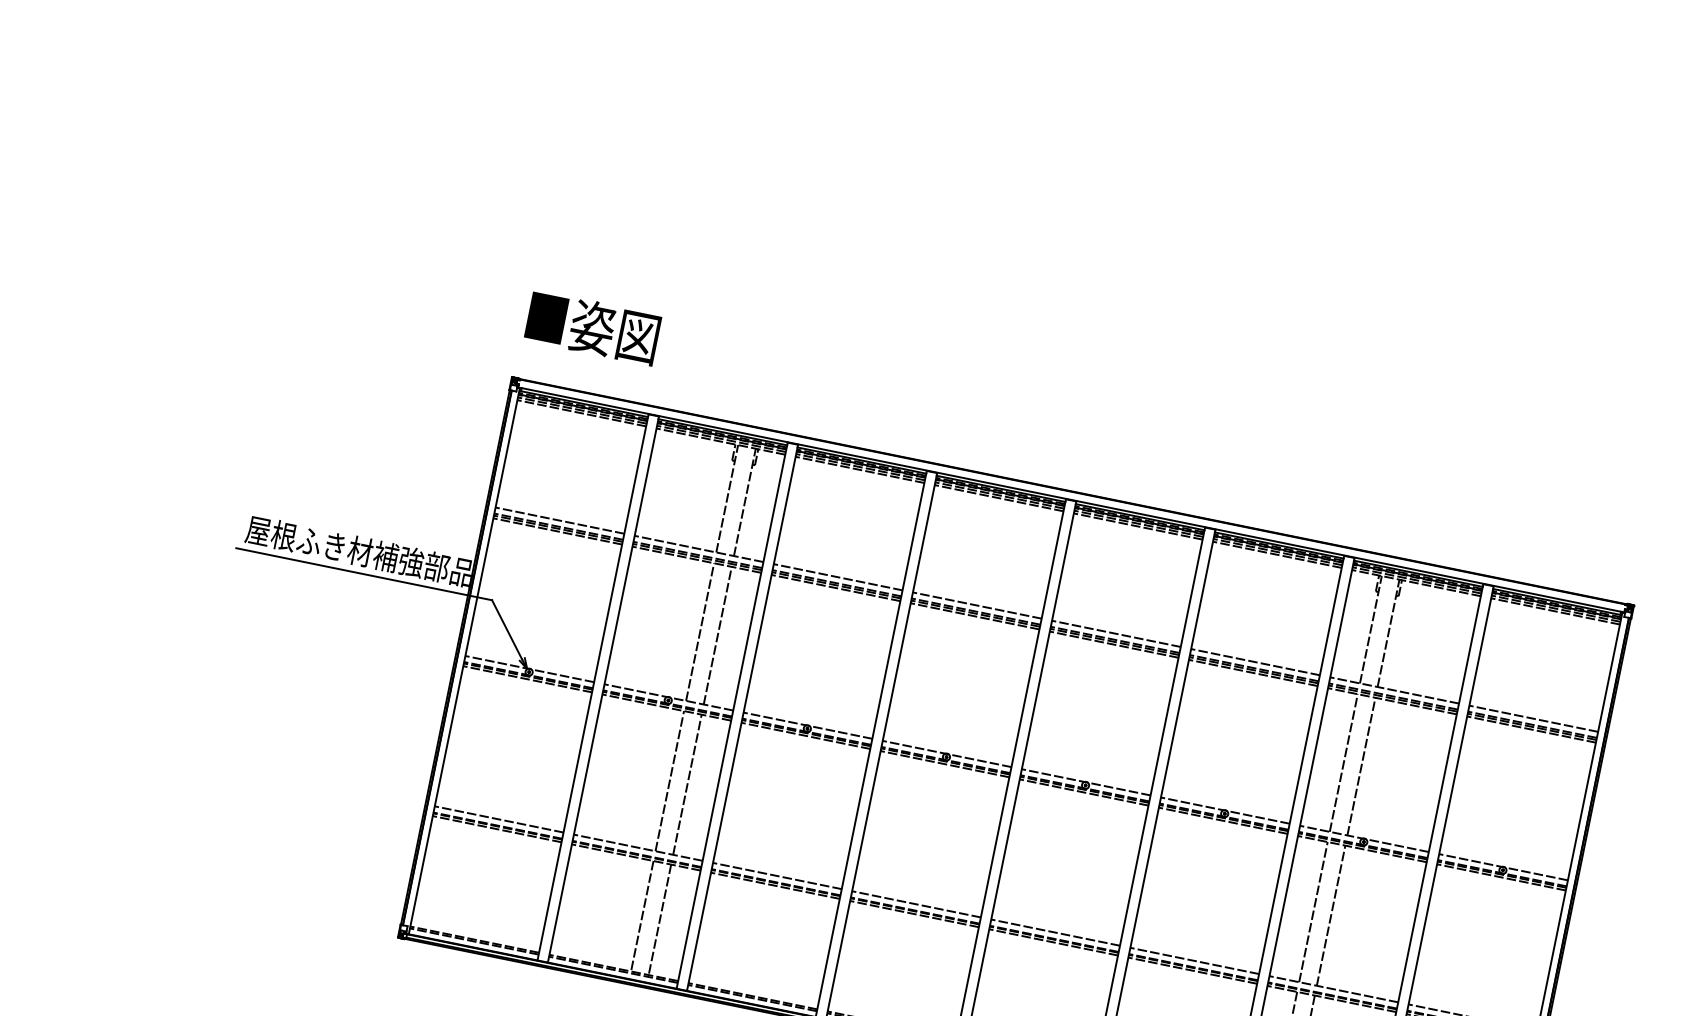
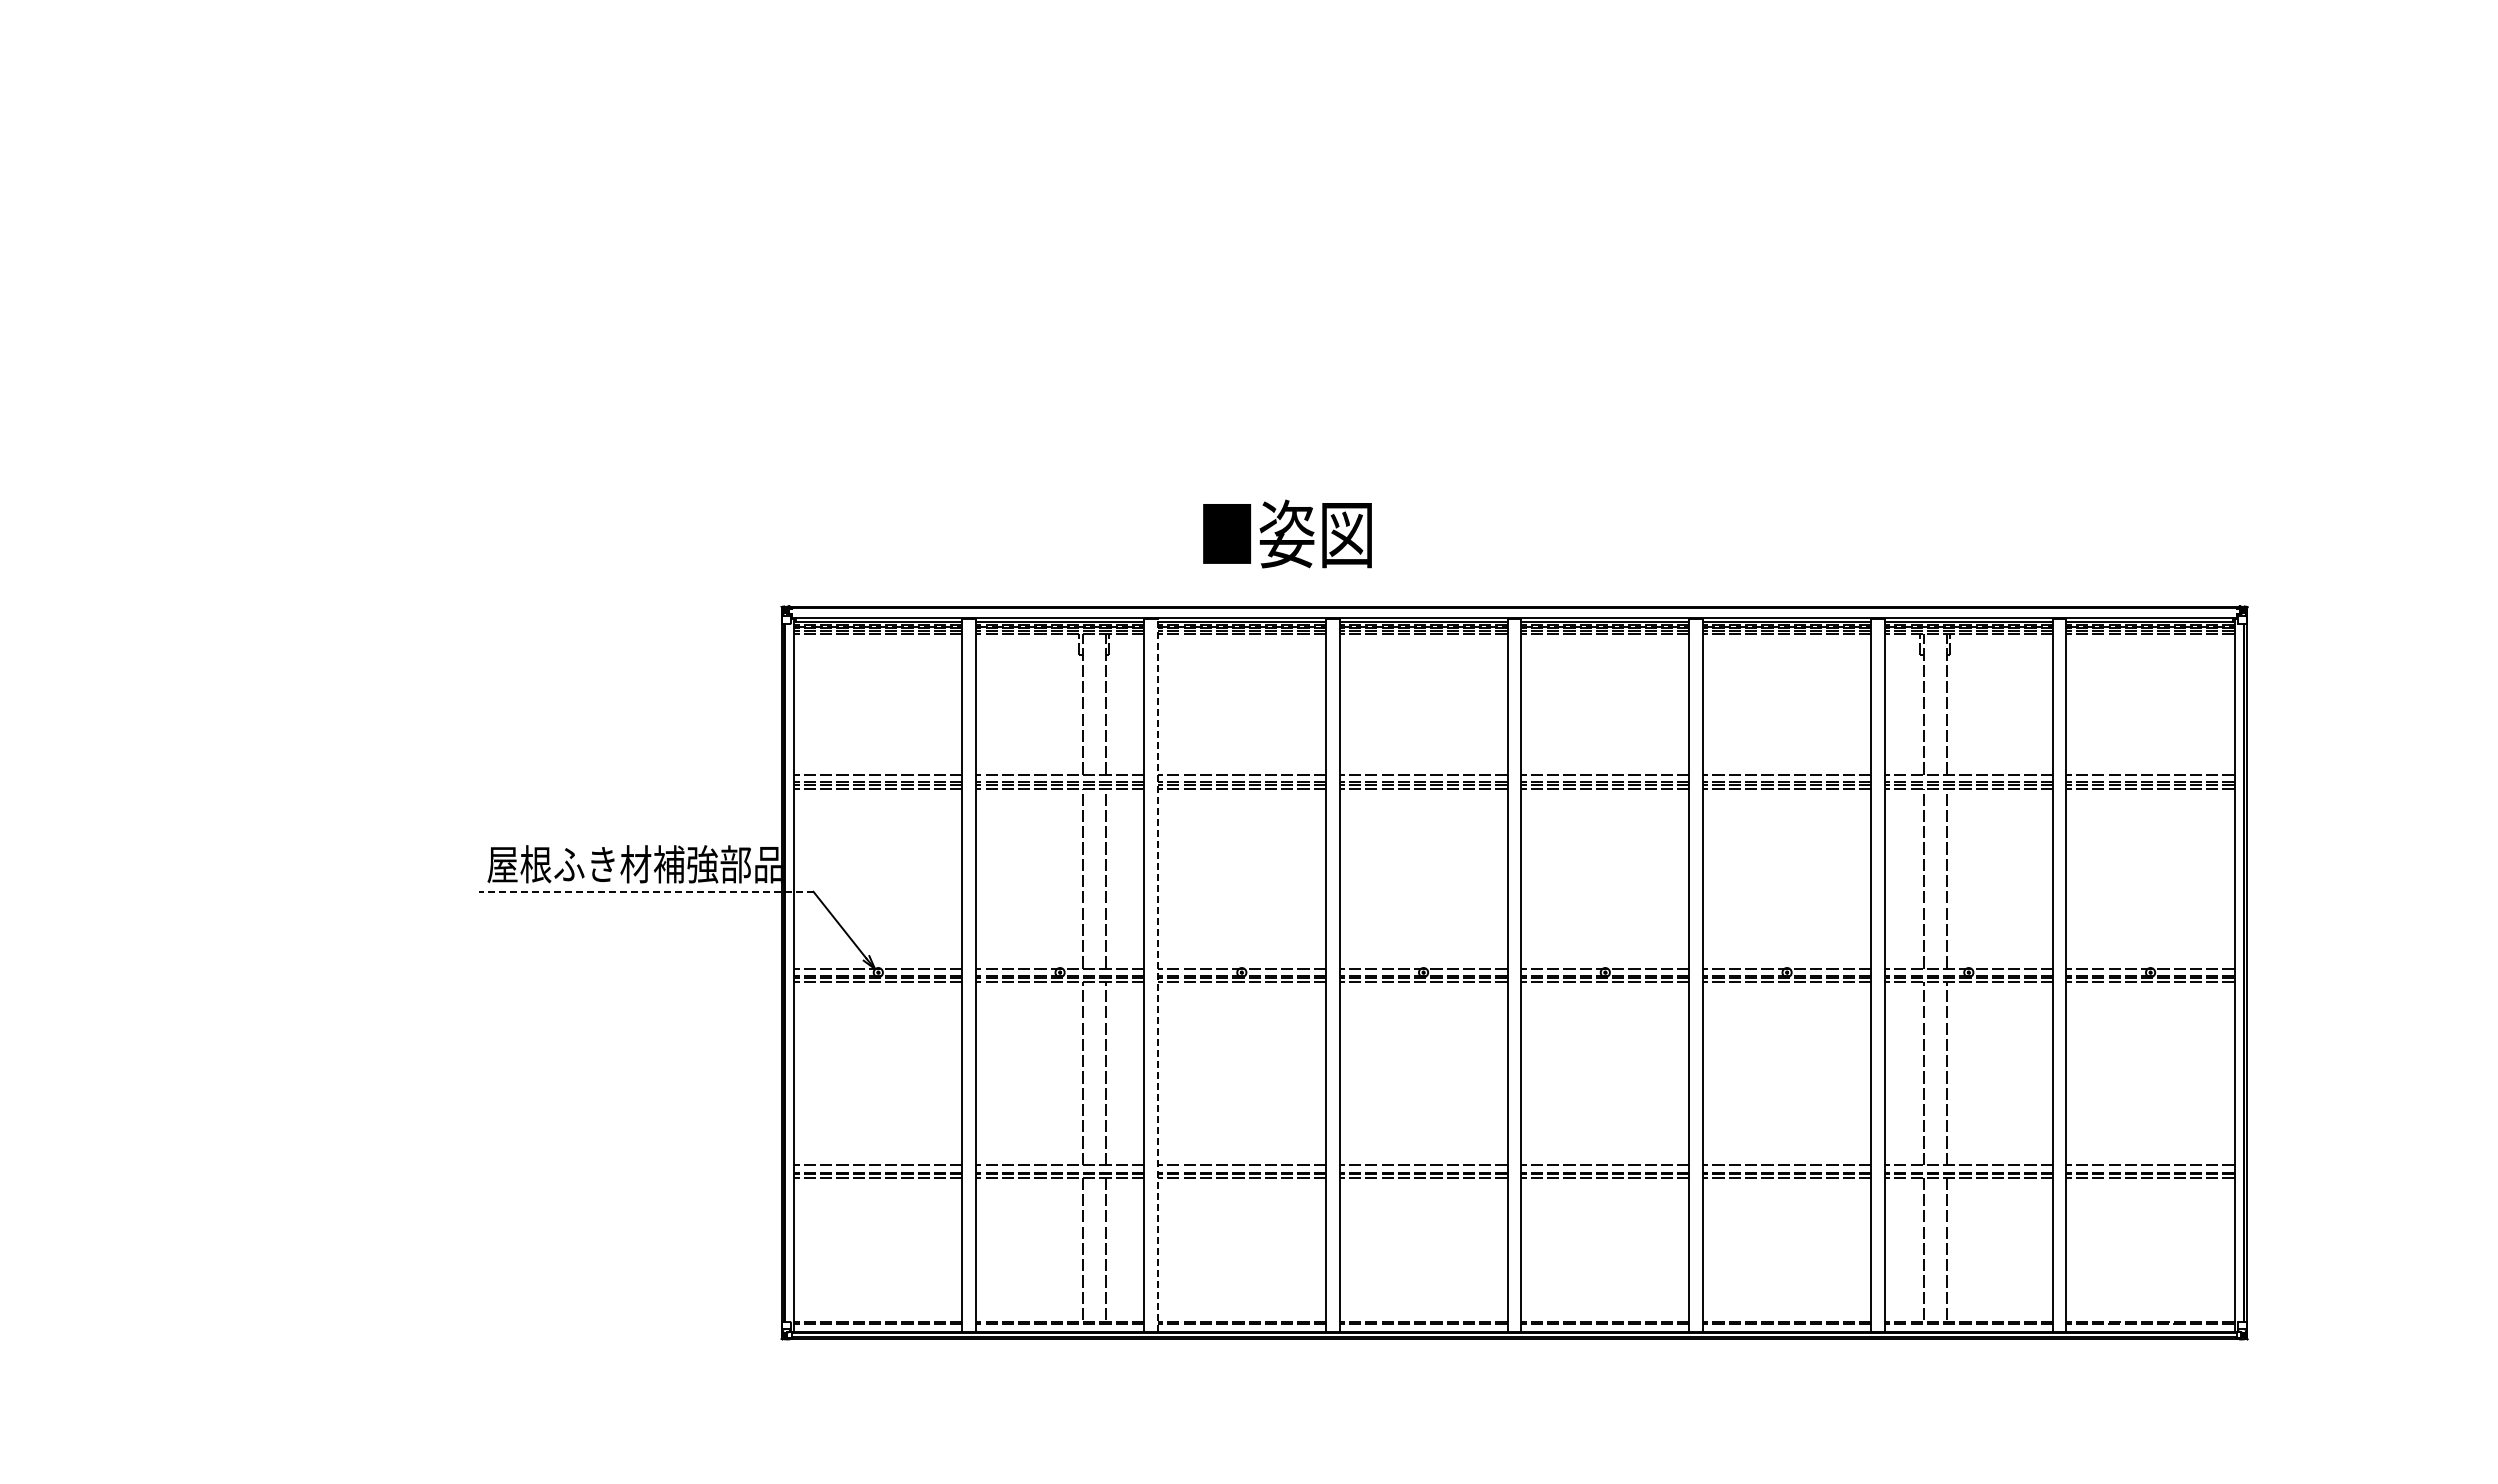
text: (593, 327) -> (1287, 533), moved
line: (363, 573) -> (645, 891), solid -> dashed
line: (742, 717) -> (1157, 975), solid -> dashed

